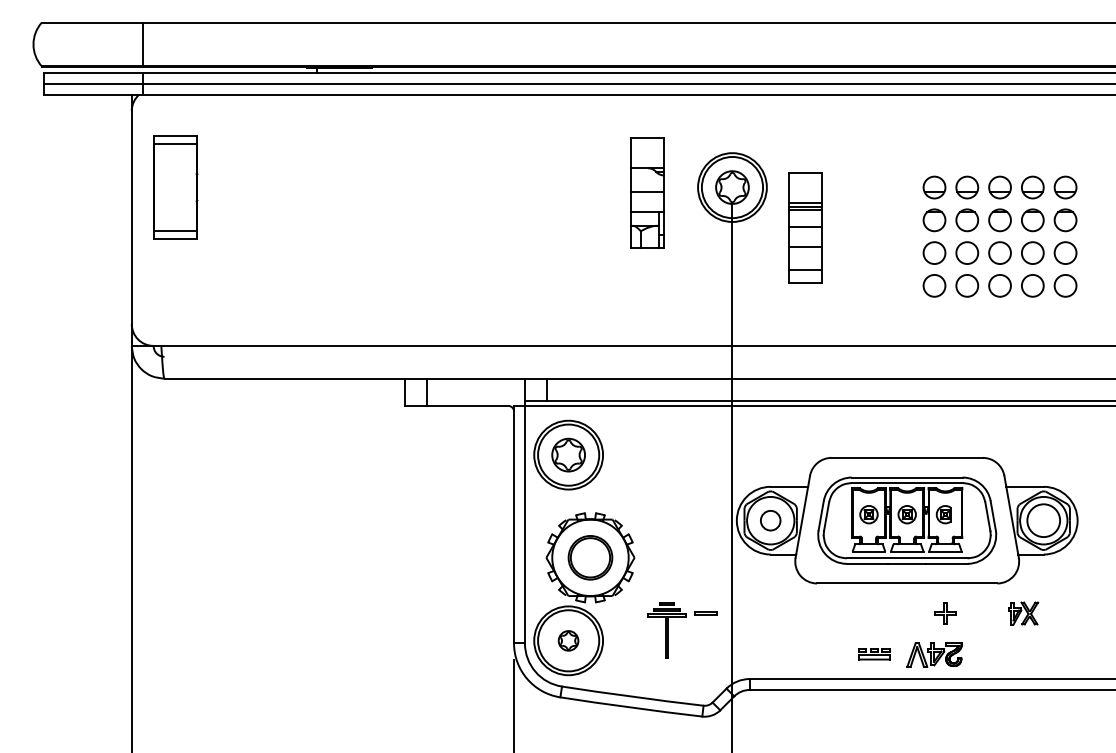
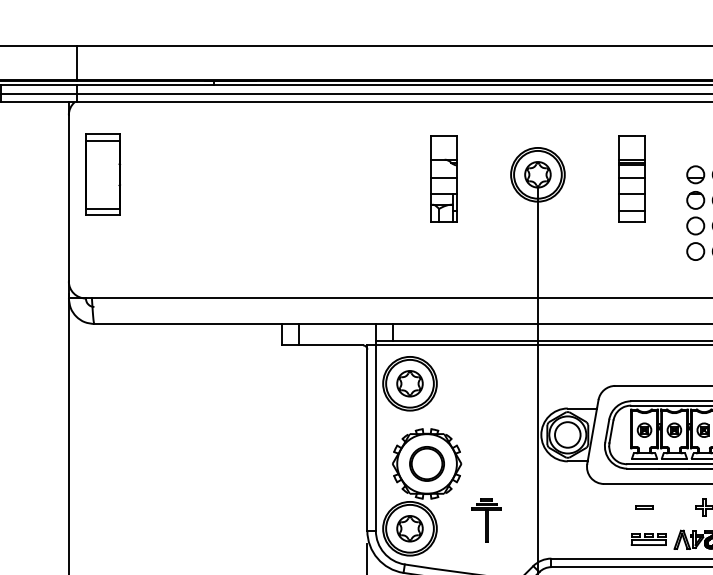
part: (647, 192) -> (444, 178), moved
part: (805, 227) -> (631, 178), moved
circle: (770, 520) -> (567, 434), size x1.67
line: (705, 612) -> (644, 506), moved
part: (568, 640) -> (409, 528), size x1.67
part: (874, 654) -> (648, 539), size x1.43

